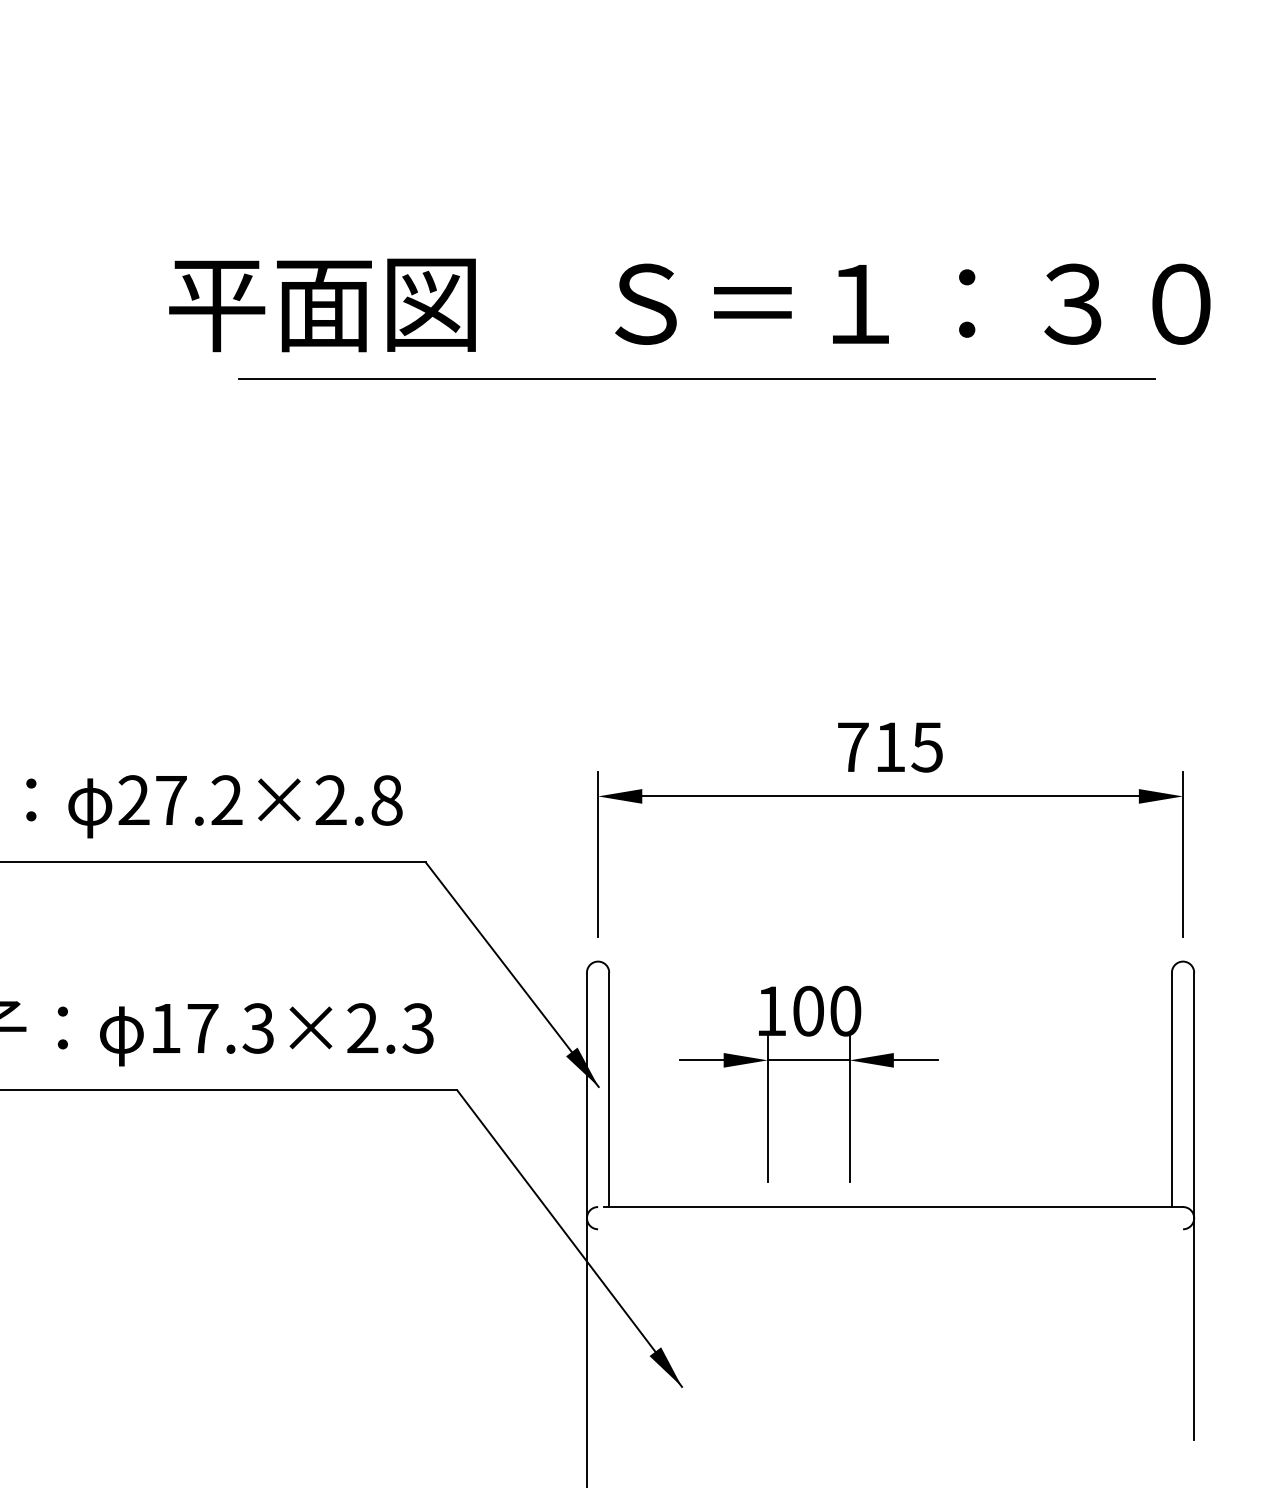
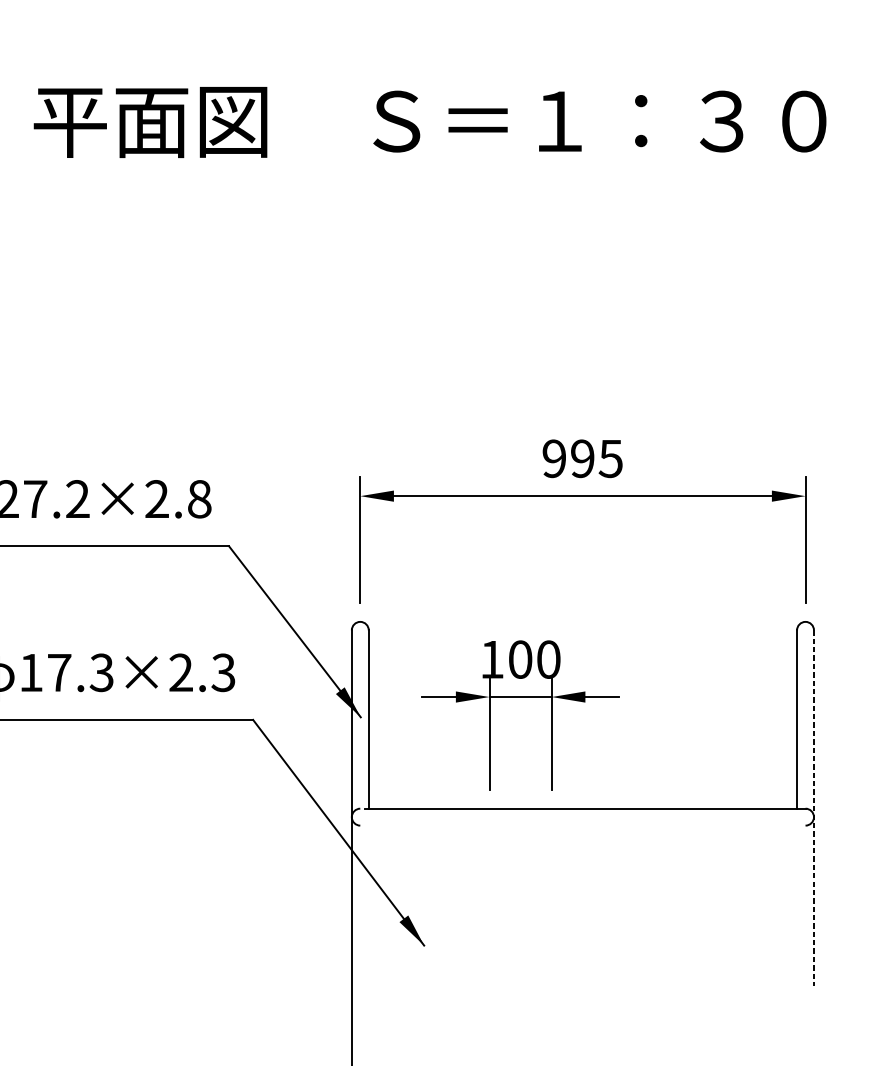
line: (696, 379) -> (435, 178), removed
text: (871, 747) -> (568, 458), 715 -> 995
line: (1194, 1206) -> (814, 808), solid -> dashed

